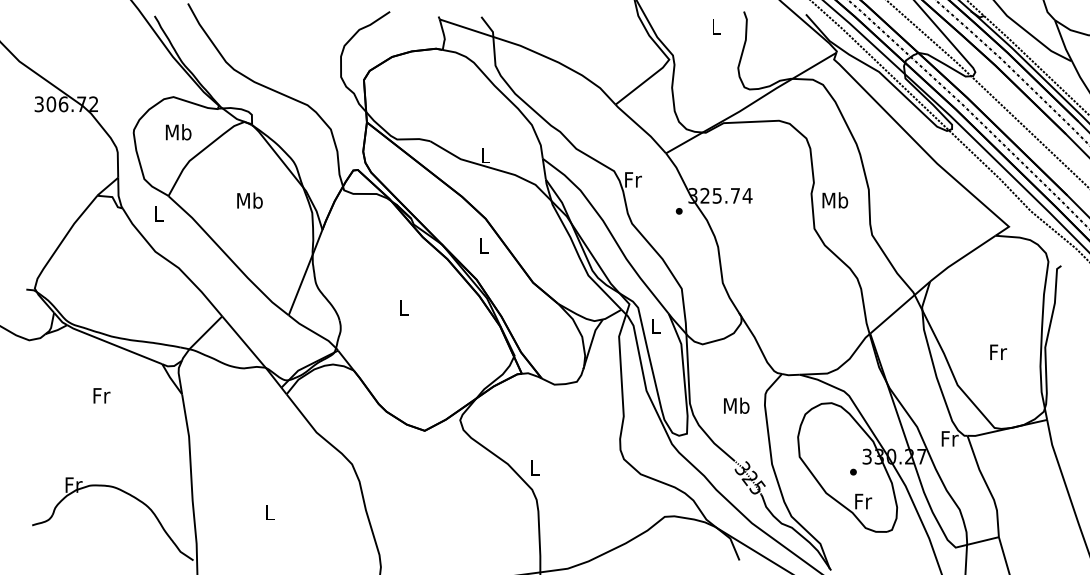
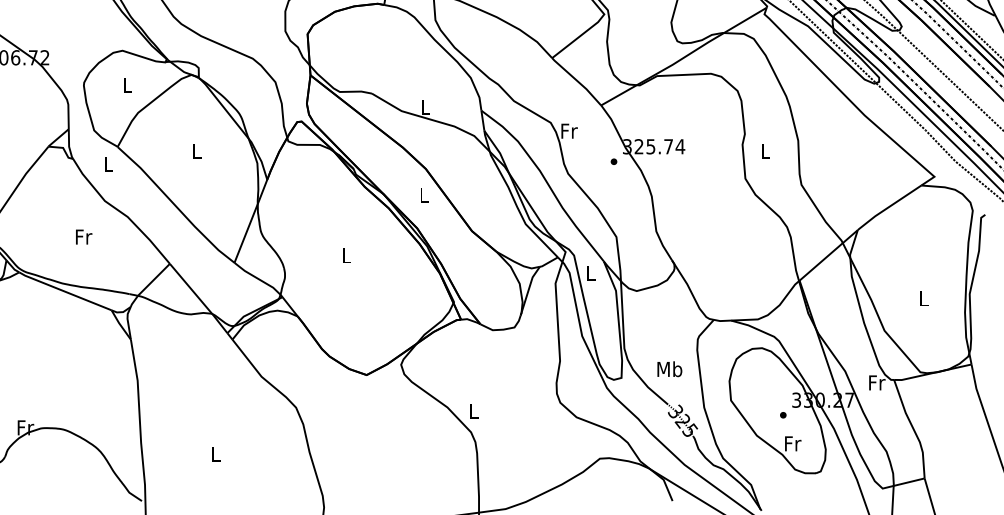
text: (178, 132) -> (127, 85), Mb -> L
text: (249, 200) -> (196, 151), Mb -> L
text: (835, 200) -> (765, 151), Mb -> L
text: (998, 351) -> (924, 297), Fr -> L
text: (101, 395) -> (83, 236), moved
text: (736, 405) -> (669, 368), moved

